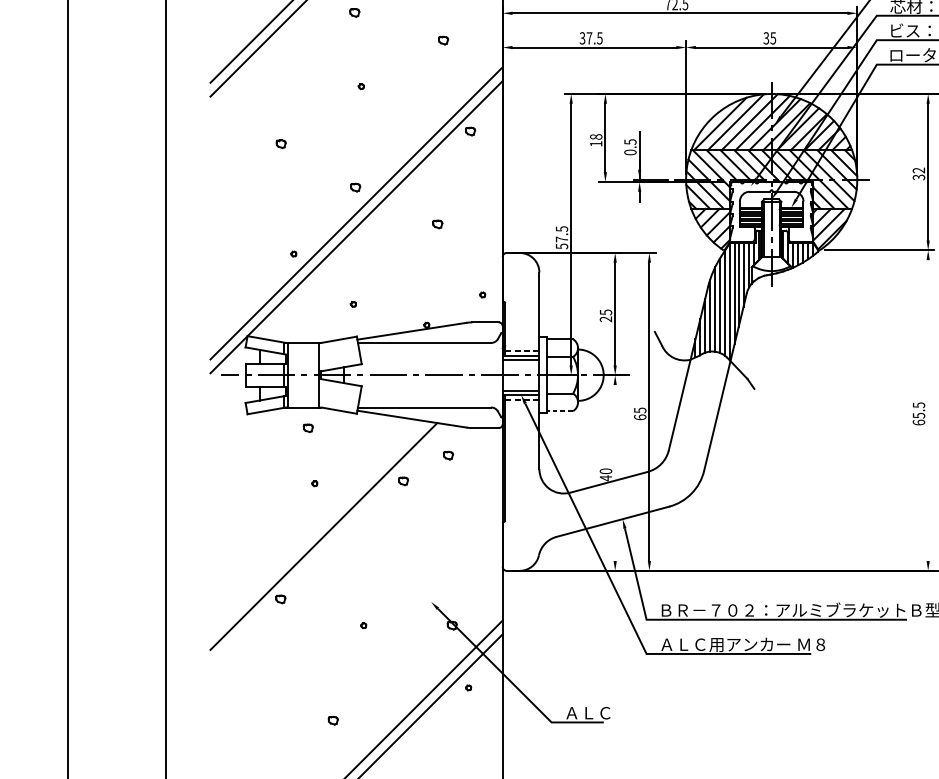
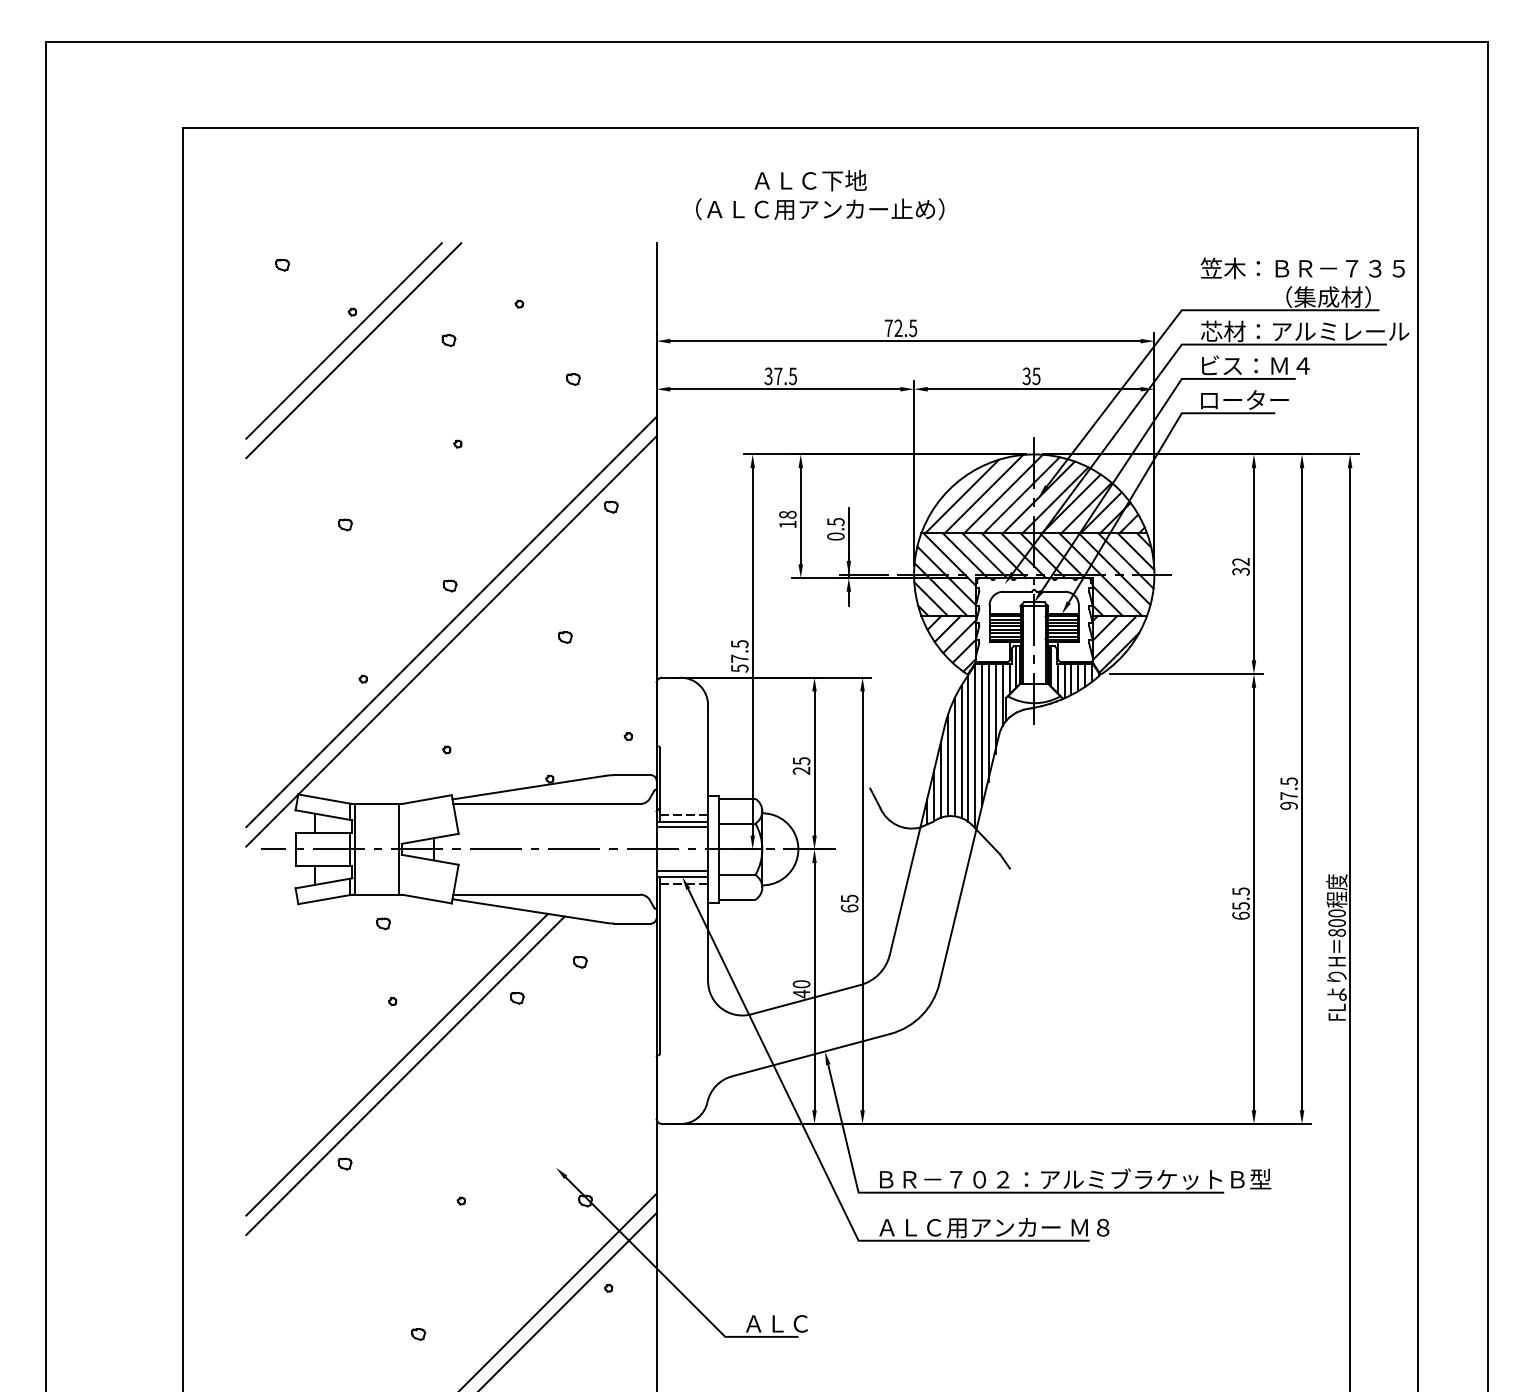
line: (559, 410) -> (736, 899), dashed -> solid
line: (927, 410) -> (1253, 898), added
line: (615, 472) -> (814, 986), added
line: (317, 528) -> (396, 1064), added

